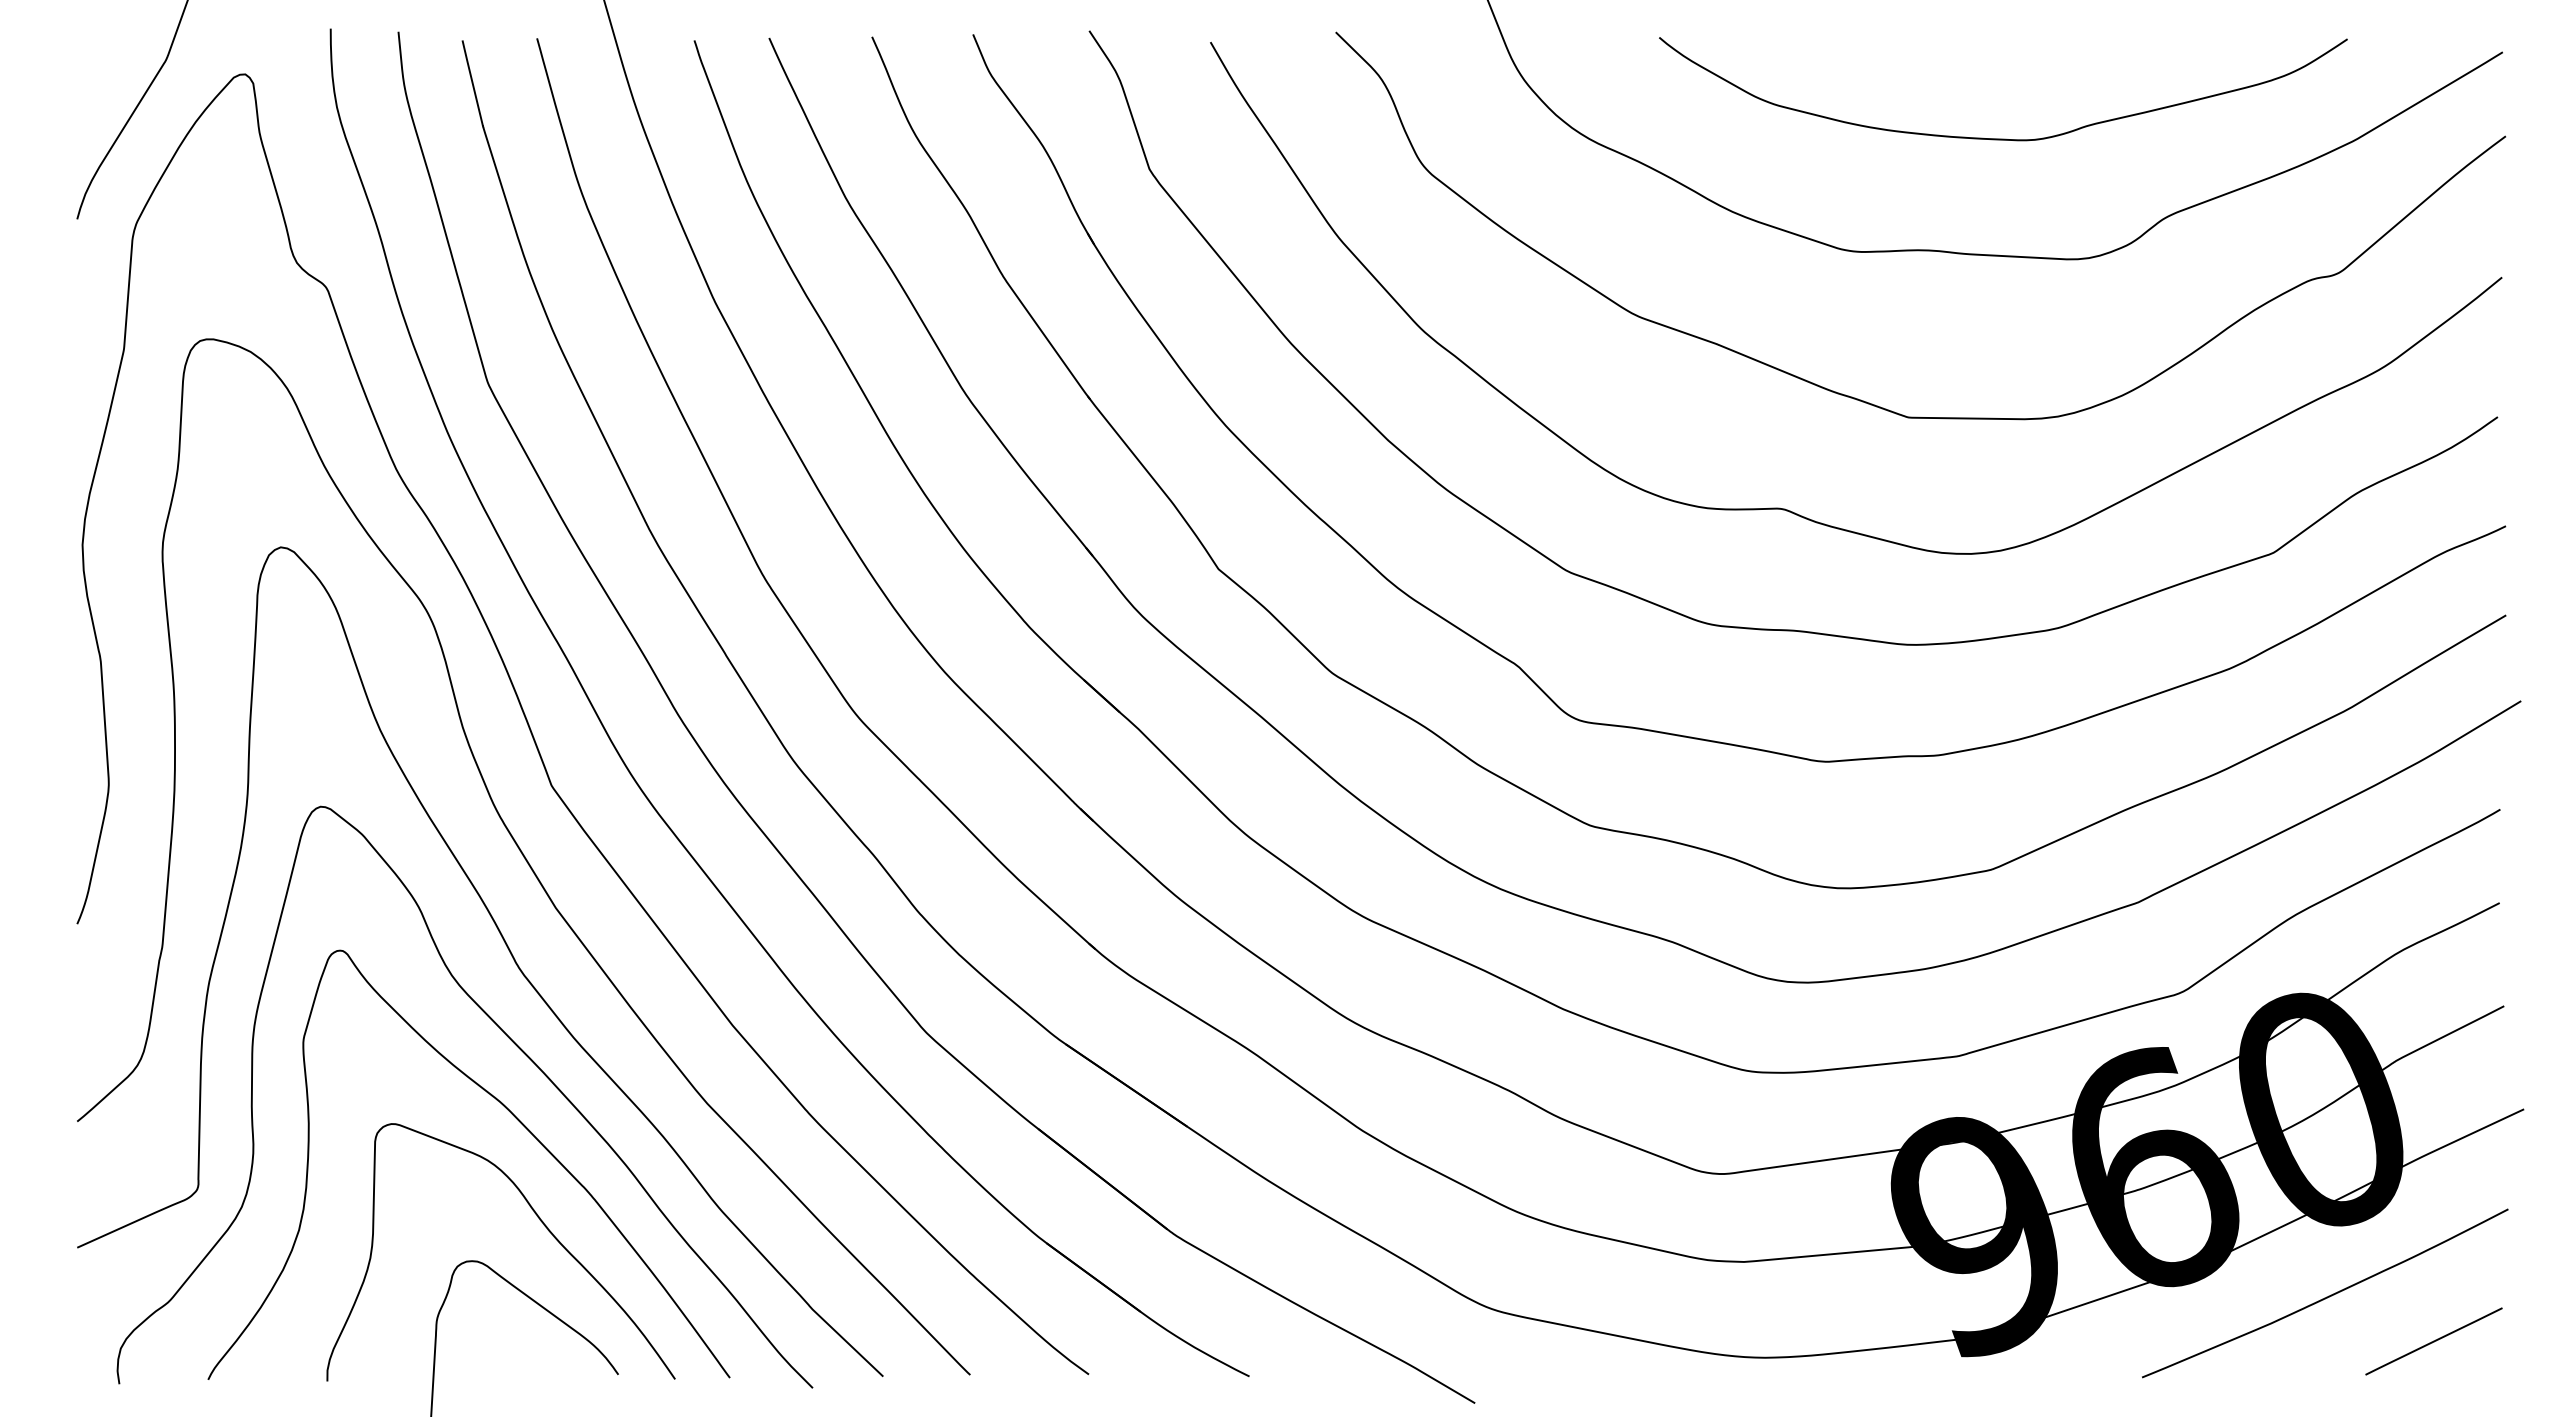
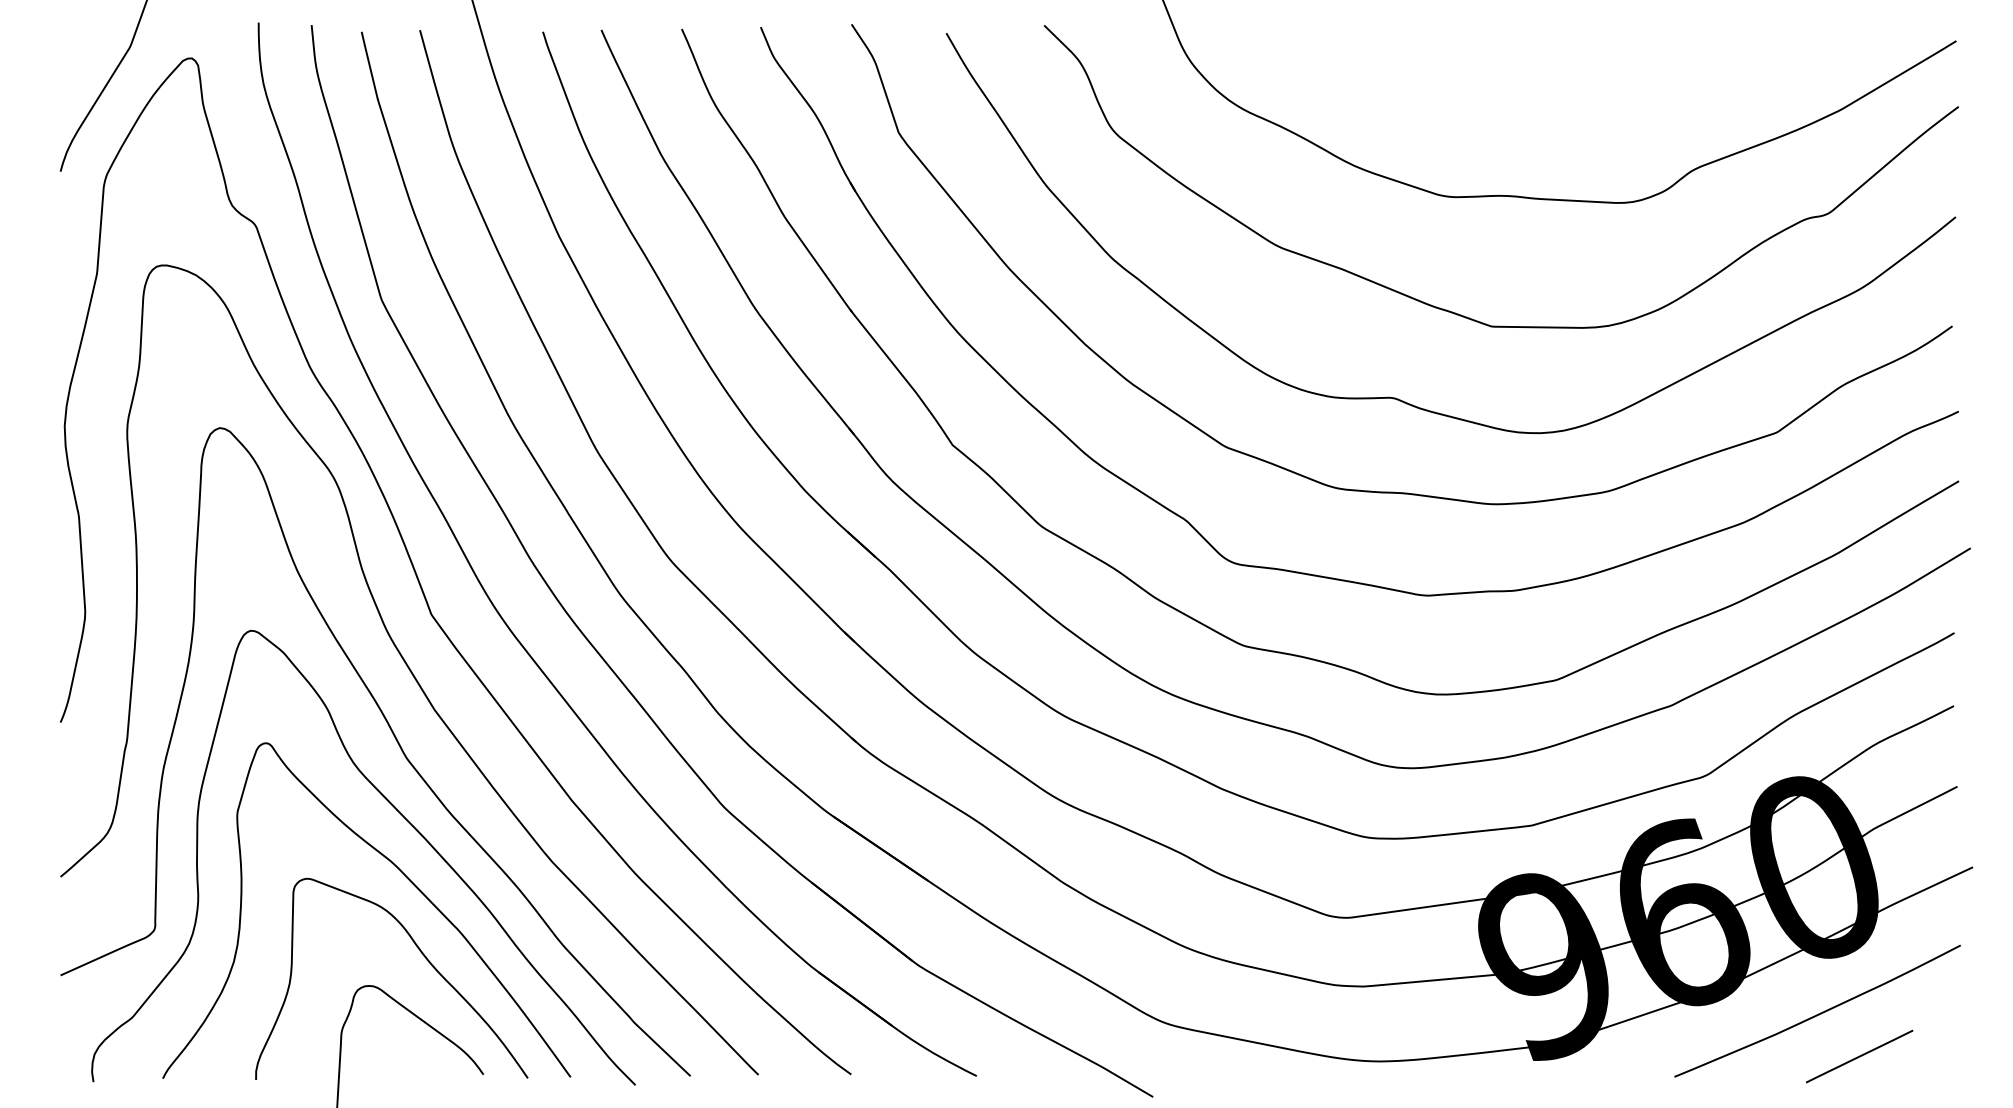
curve: (2003, 138) -> (1566, 108), removed
line: (2433, 1341) -> (1859, 1056), moved

